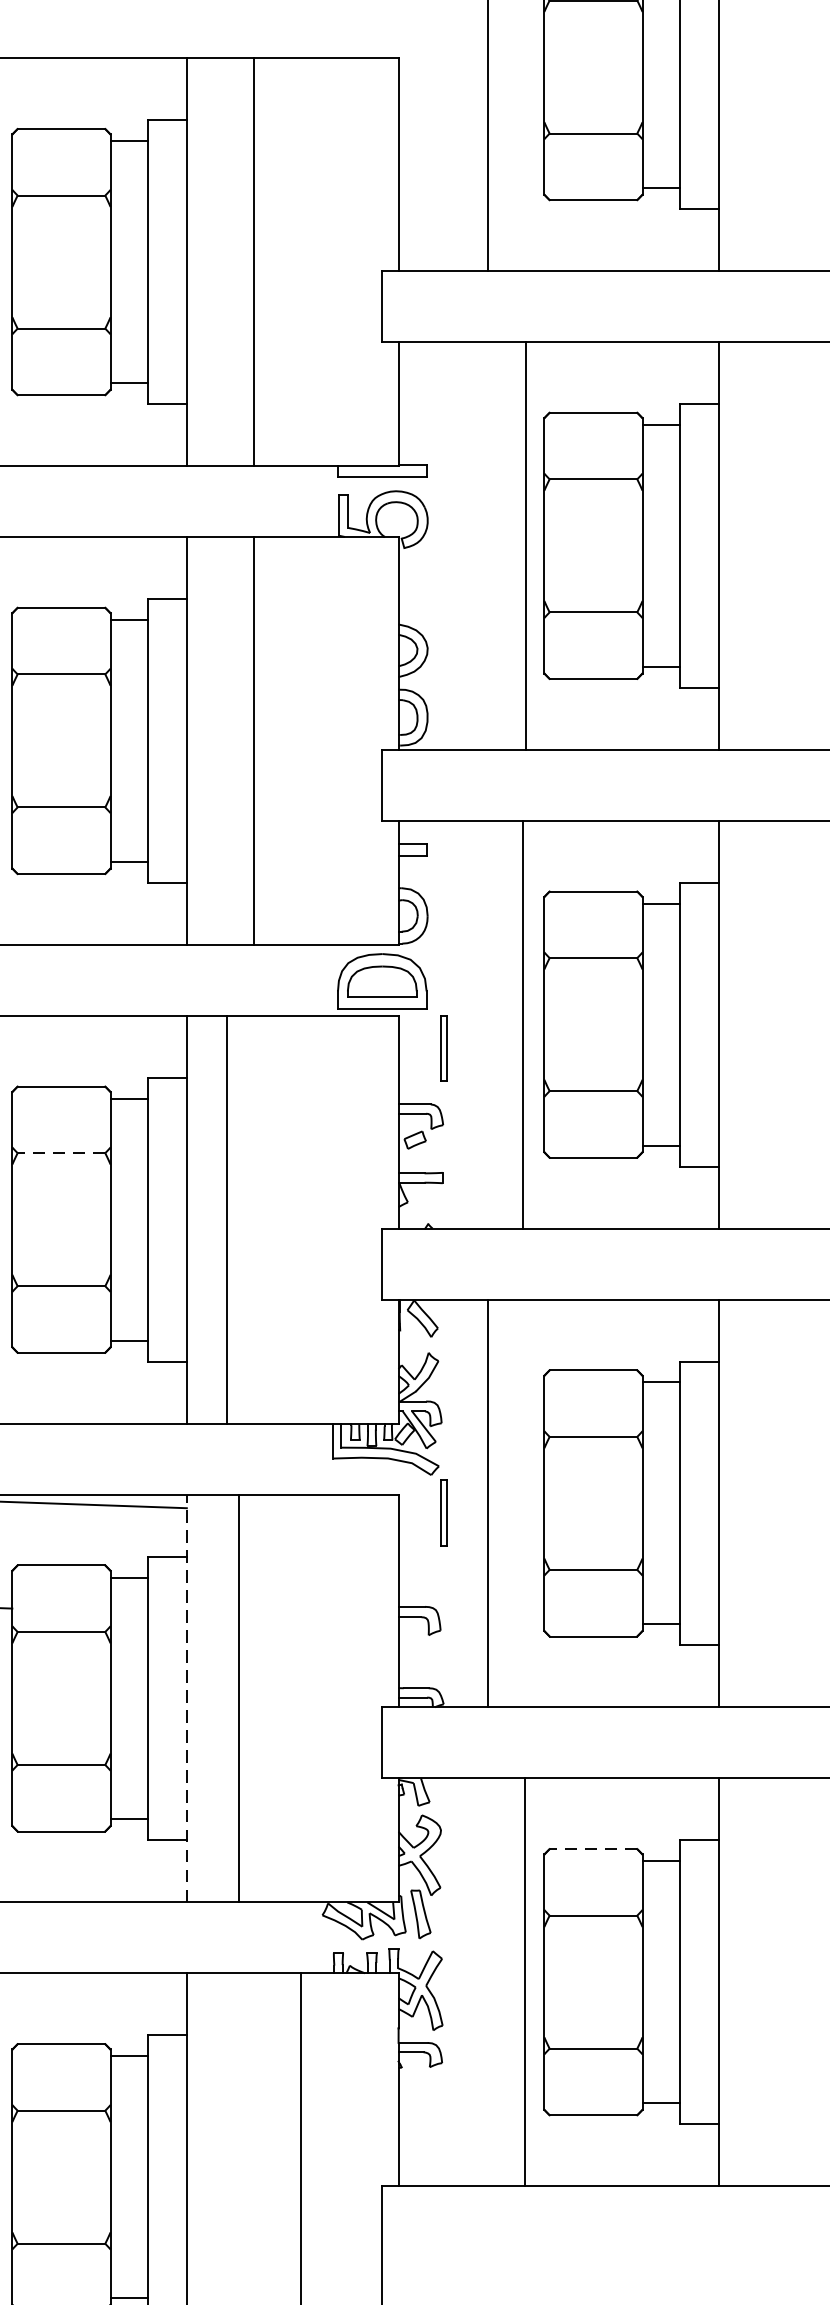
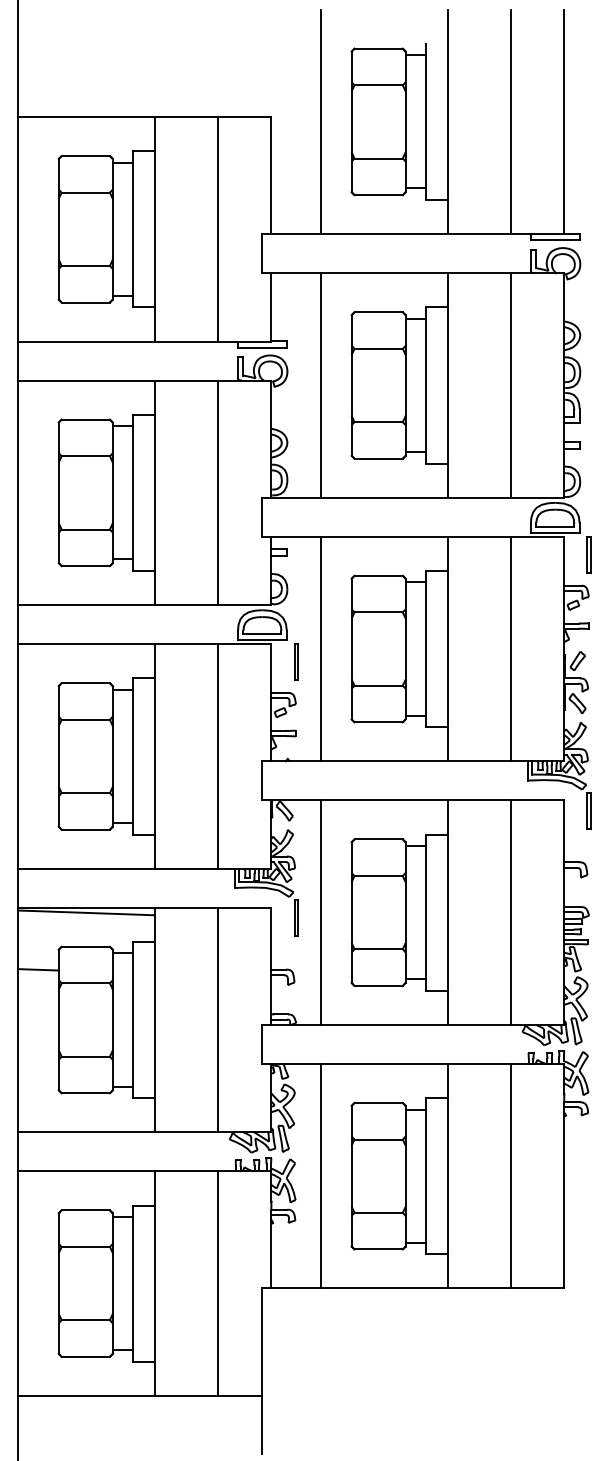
line: (253, 262) -> (217, 229), moved
line: (525, 545) -> (320, 385), moved
line: (253, 740) -> (217, 492), moved
line: (522, 1023) -> (320, 648), moved
line: (60, 1152) -> (85, 719), dashed -> solid
line: (226, 1219) -> (217, 756), moved
line: (186, 1697) -> (154, 1019), dashed -> solid
line: (238, 1697) -> (217, 1019), moved
line: (593, 1848) -> (378, 1102), dashed -> solid
line: (524, 1980) -> (320, 1175), moved

